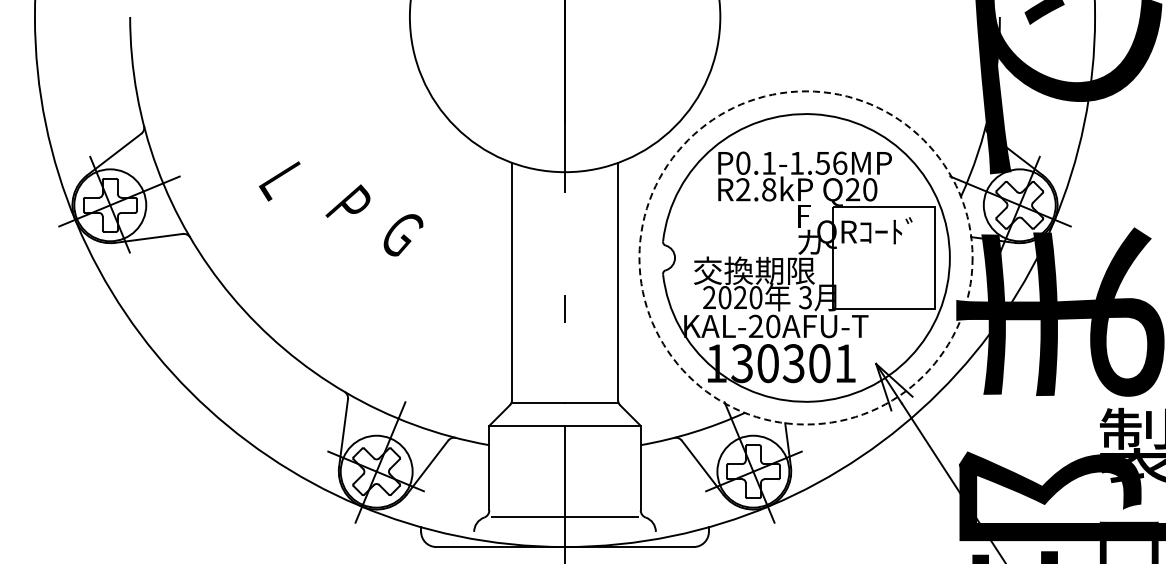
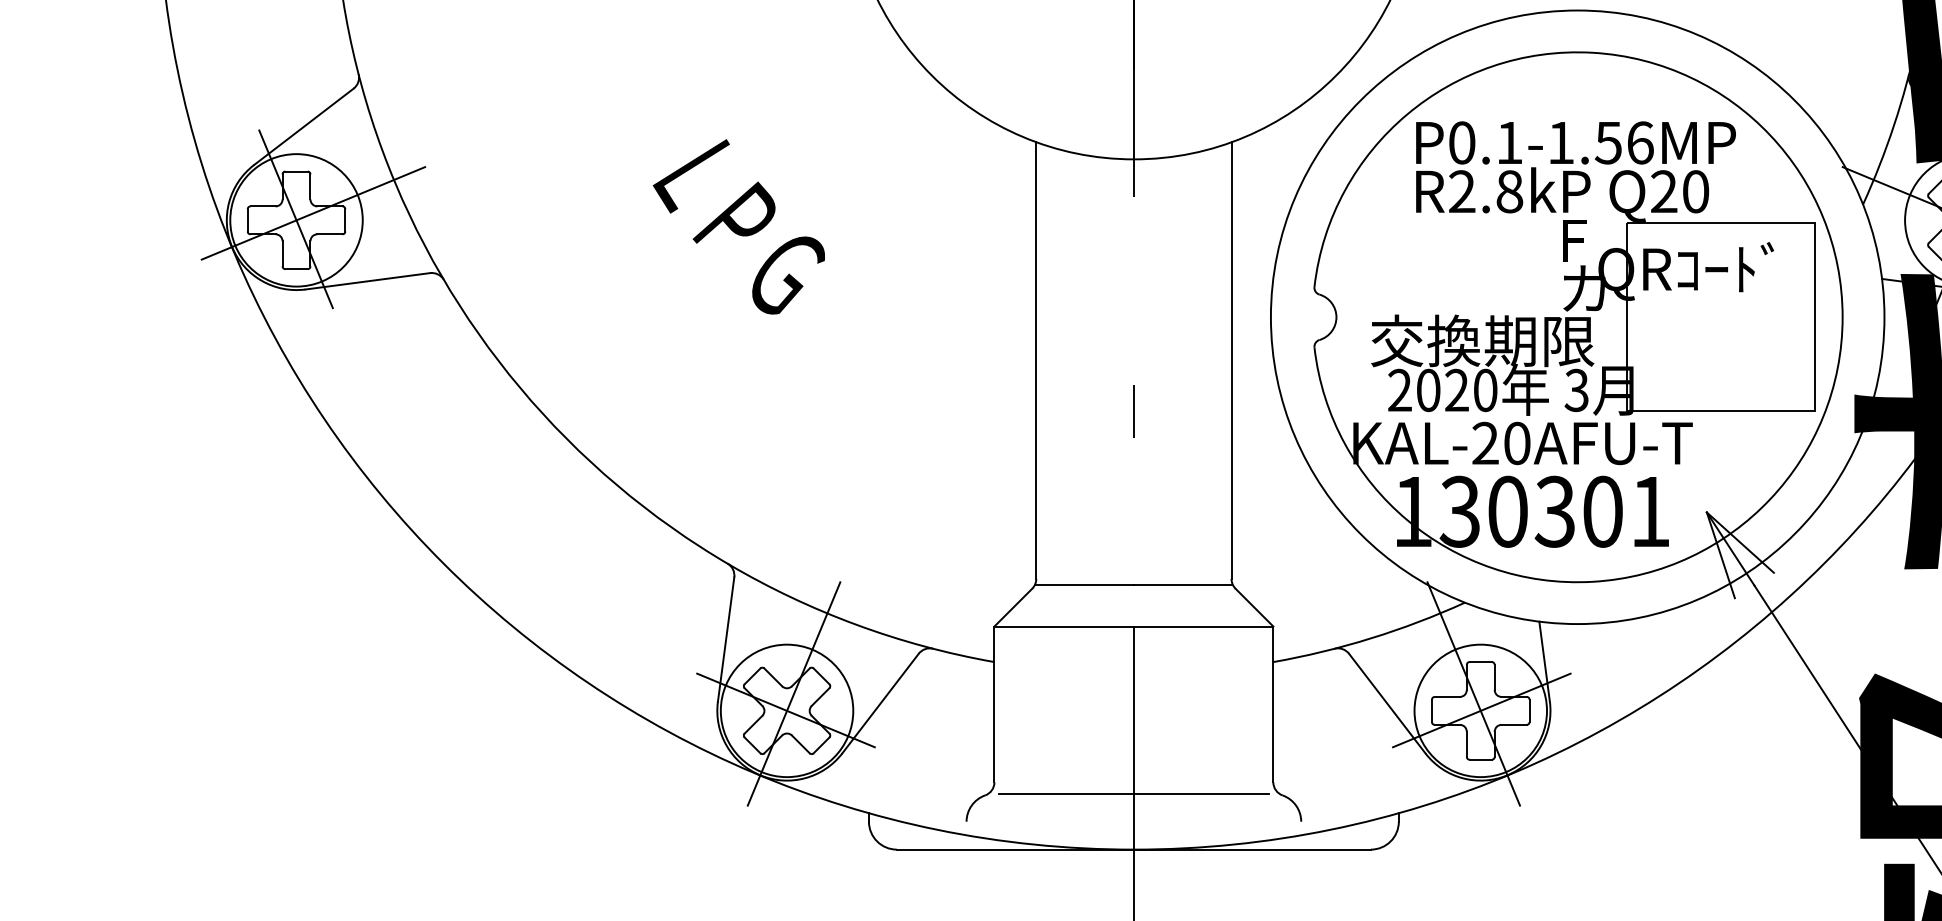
text: (279, 181) -> (690, 176), moved
text: (403, 235) -> (788, 275), moved
circle: (805, 257) -> (1576, 316), dashed -> solid

